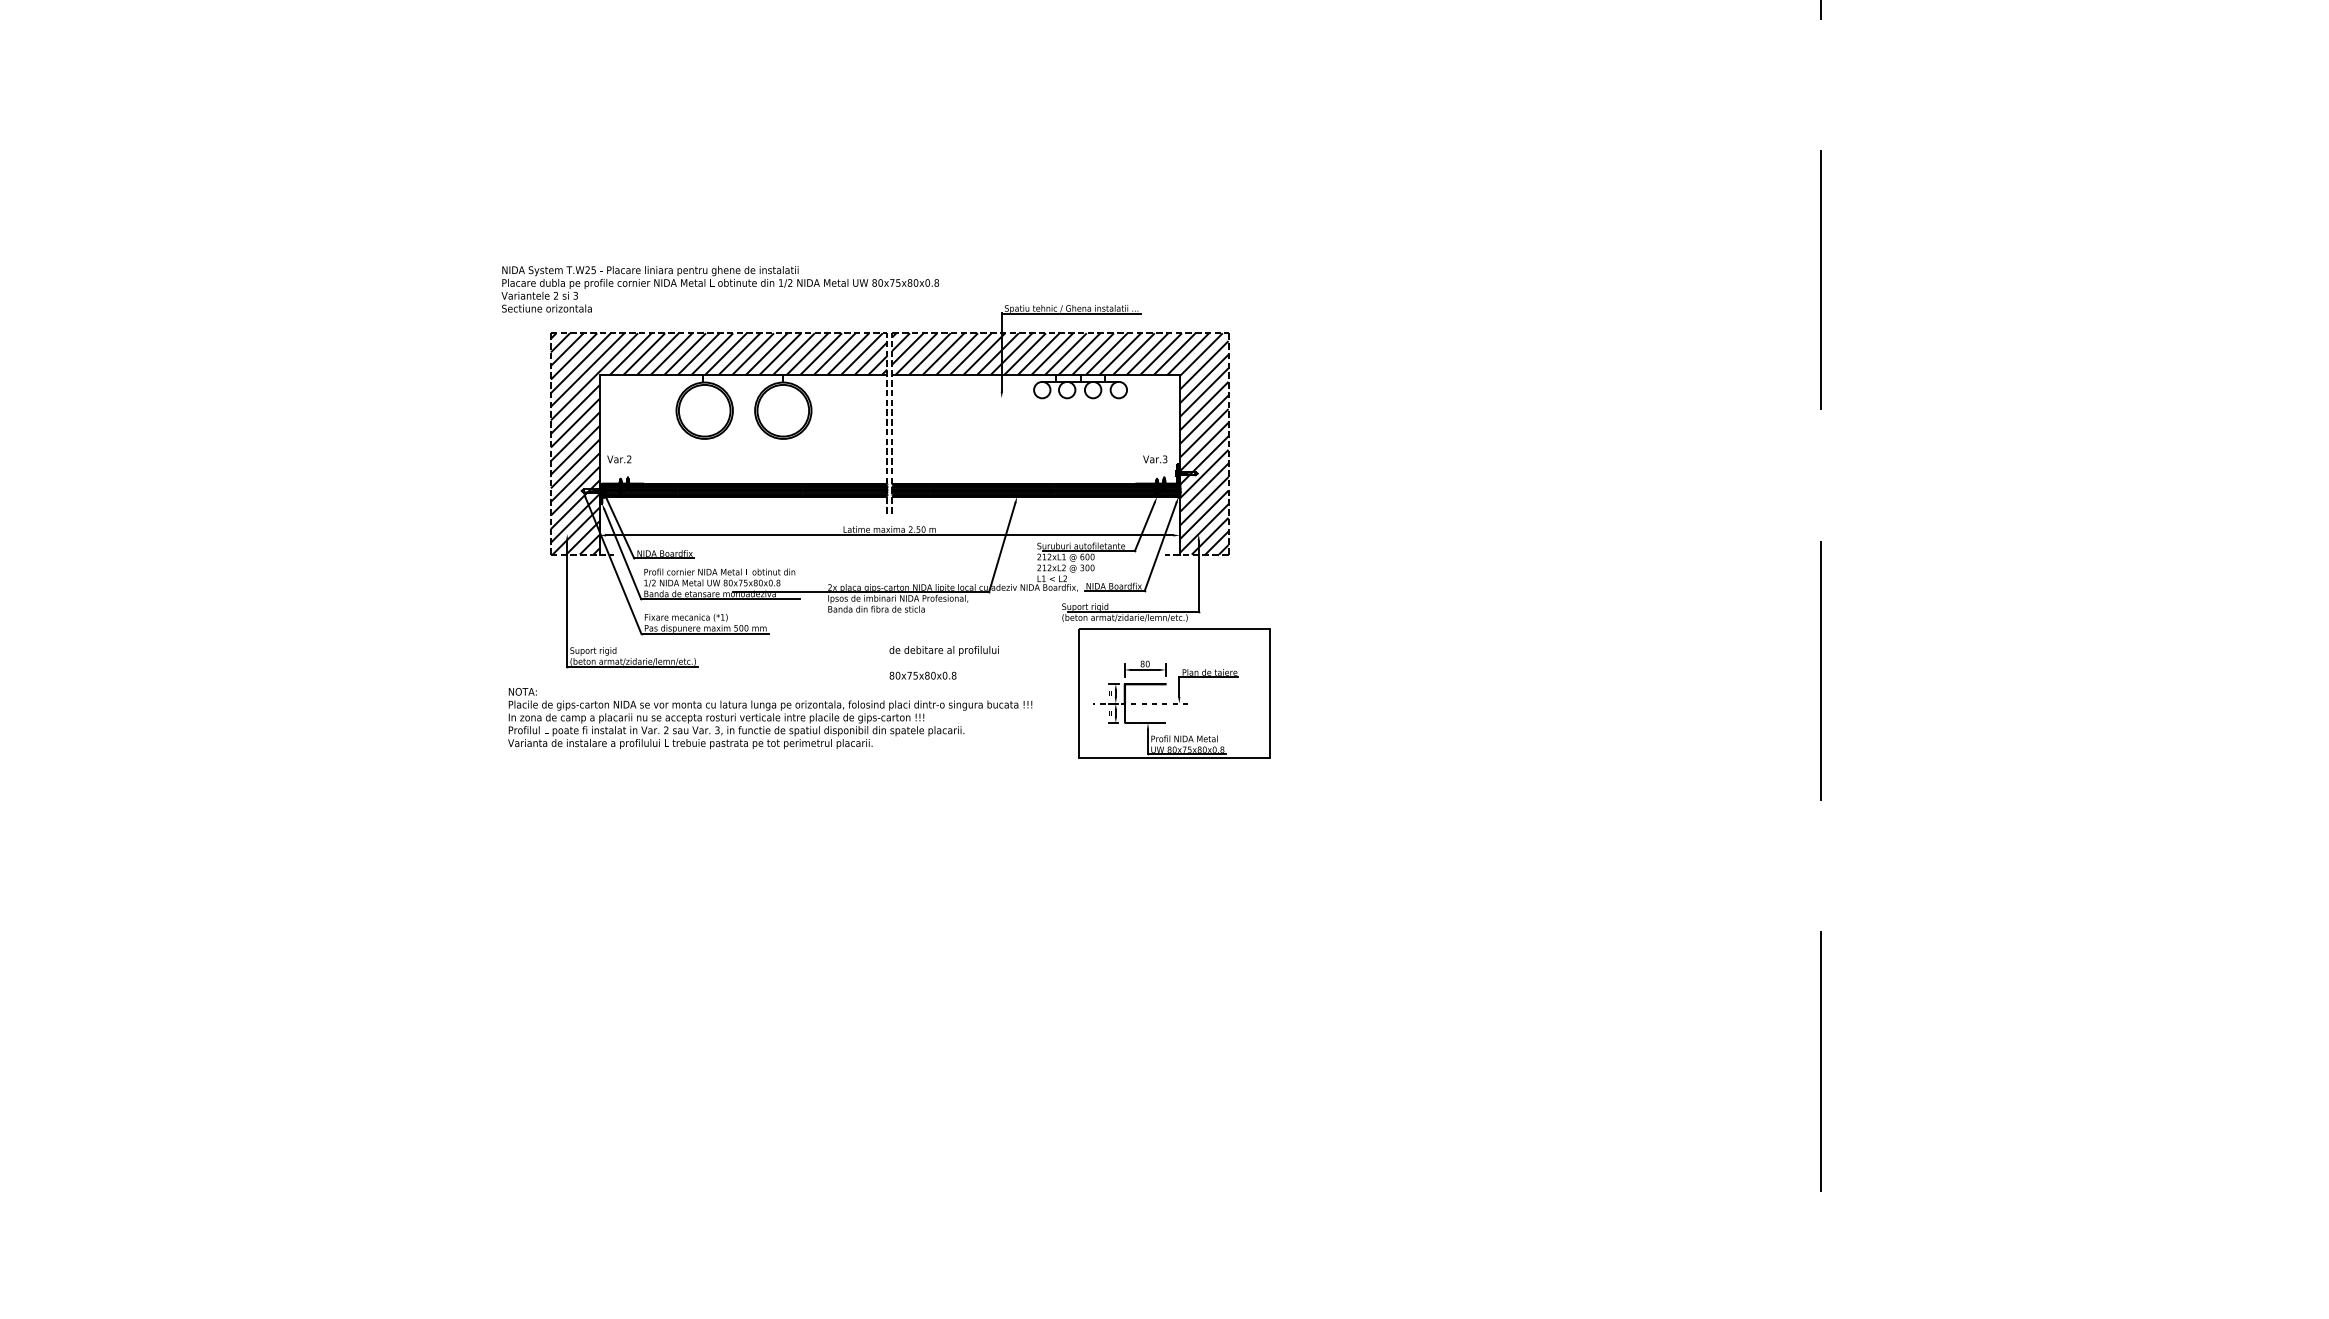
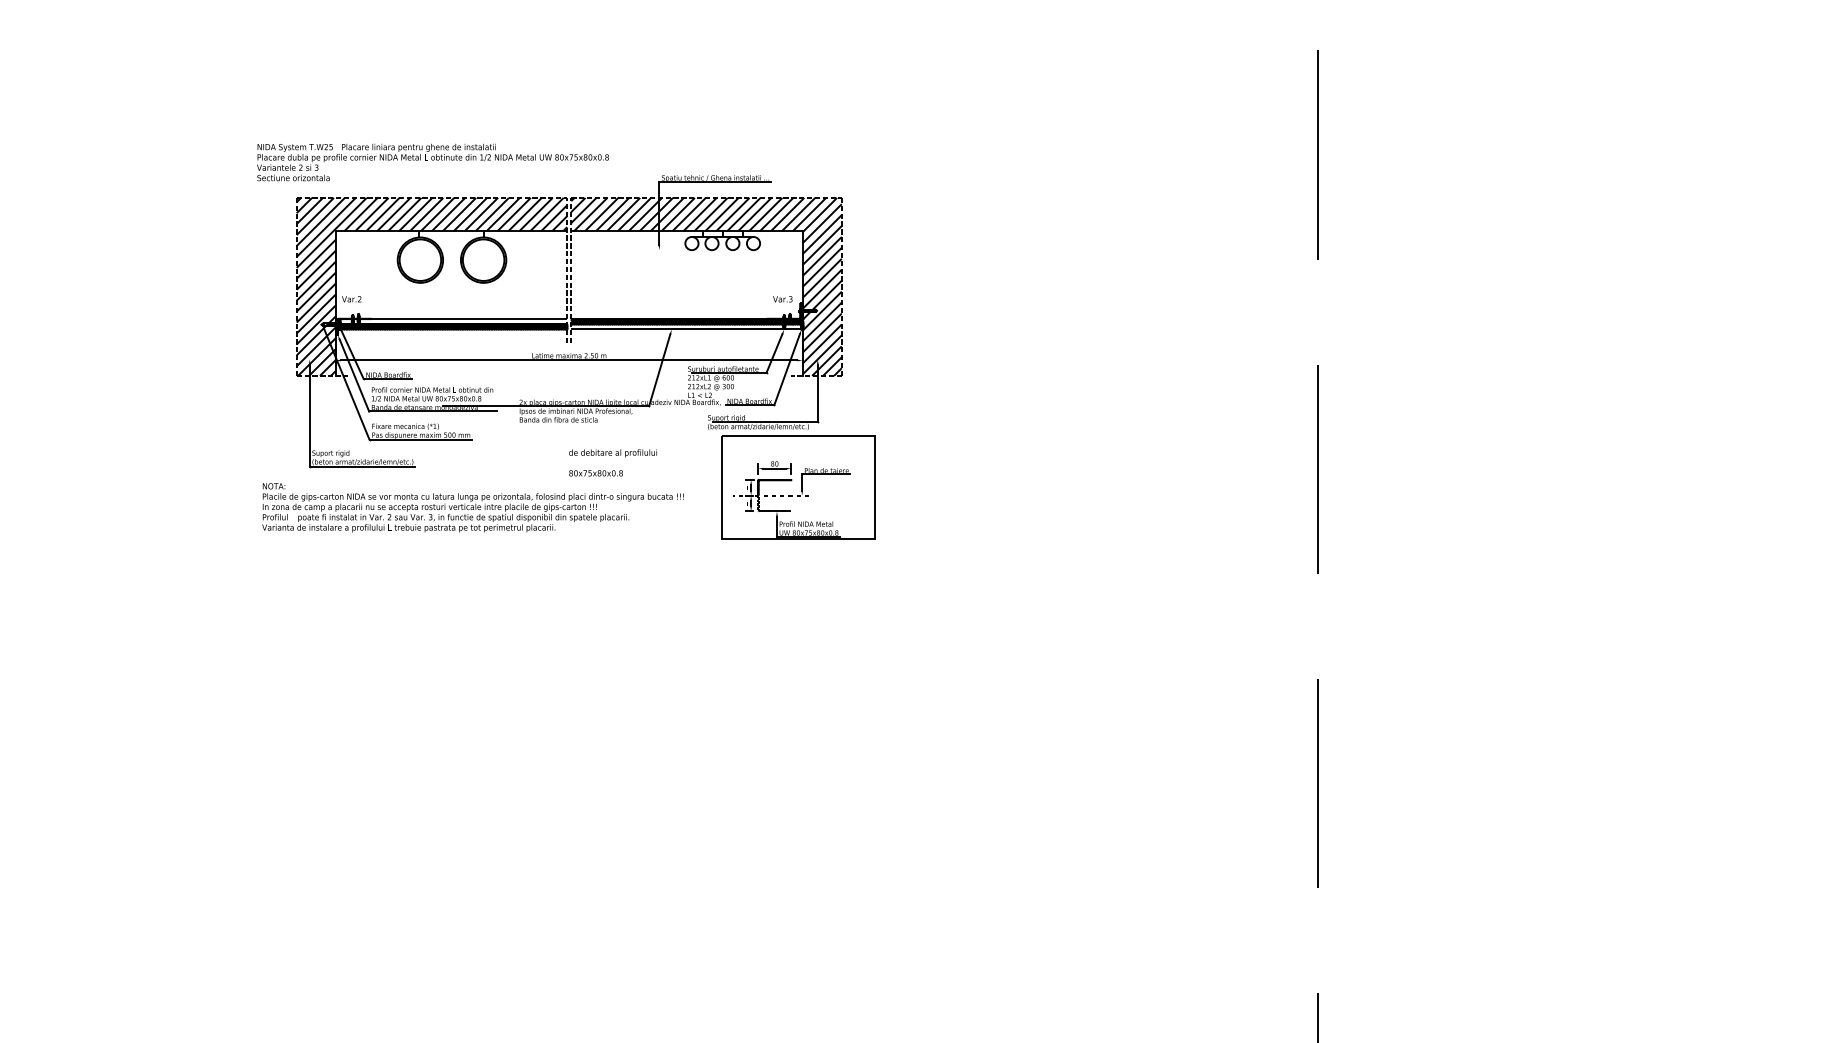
hatch: (745, 486) -> (453, 321), removed
hatch: (1034, 493) -> (685, 326), removed

